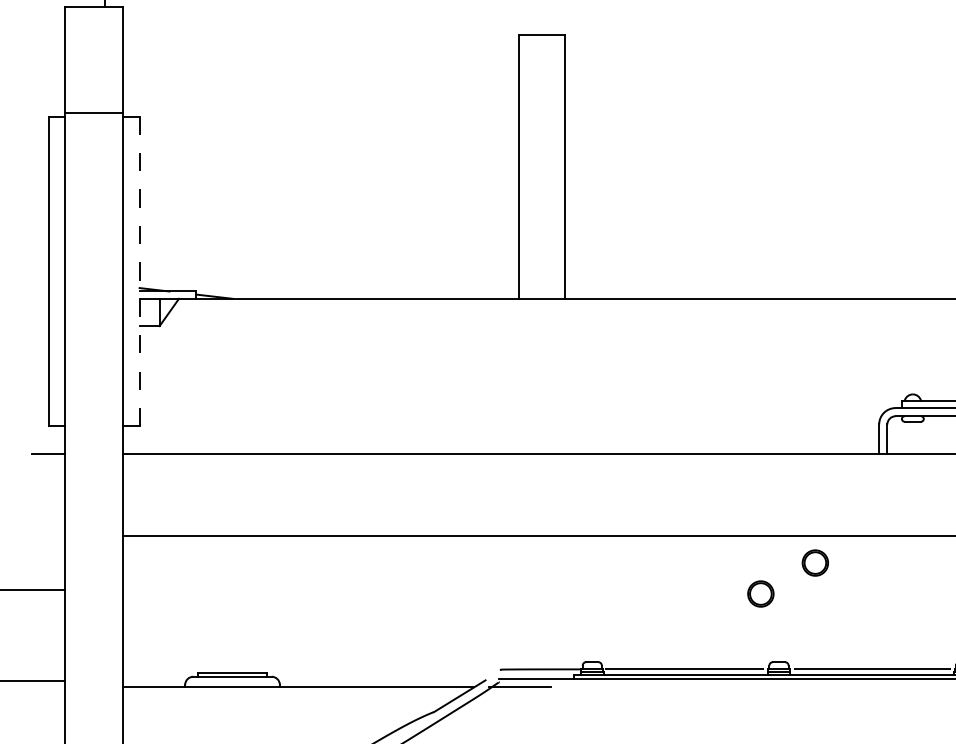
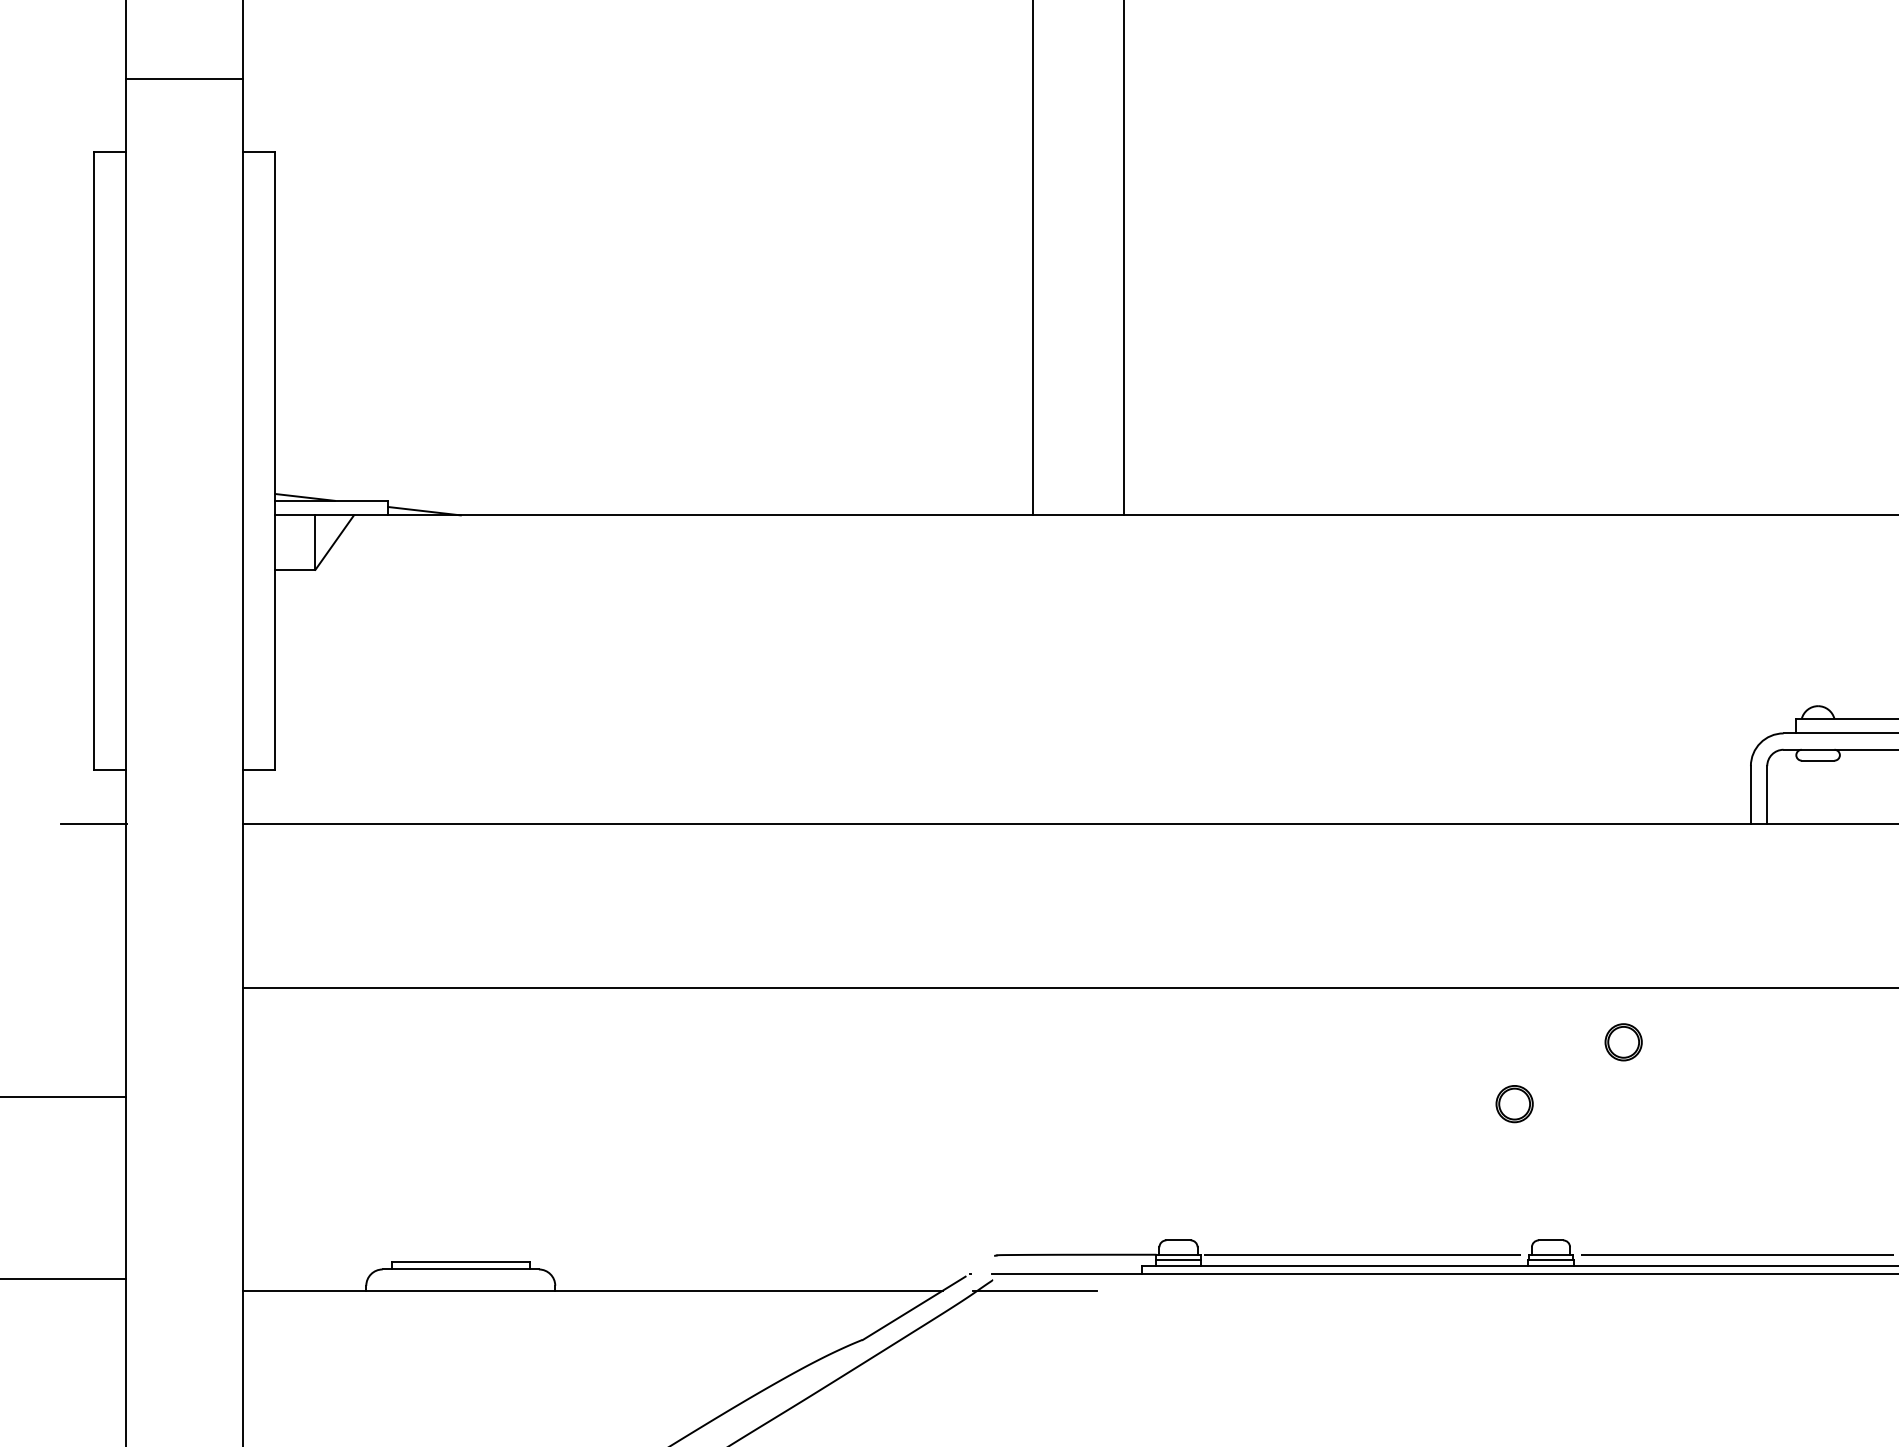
line: (93, 113) -> (183, 79), moved
line: (139, 271) -> (275, 460), dashed -> solid
part: (815, 562) -> (1623, 1041), size x0.71
part: (760, 593) -> (1514, 1103), size x0.71

